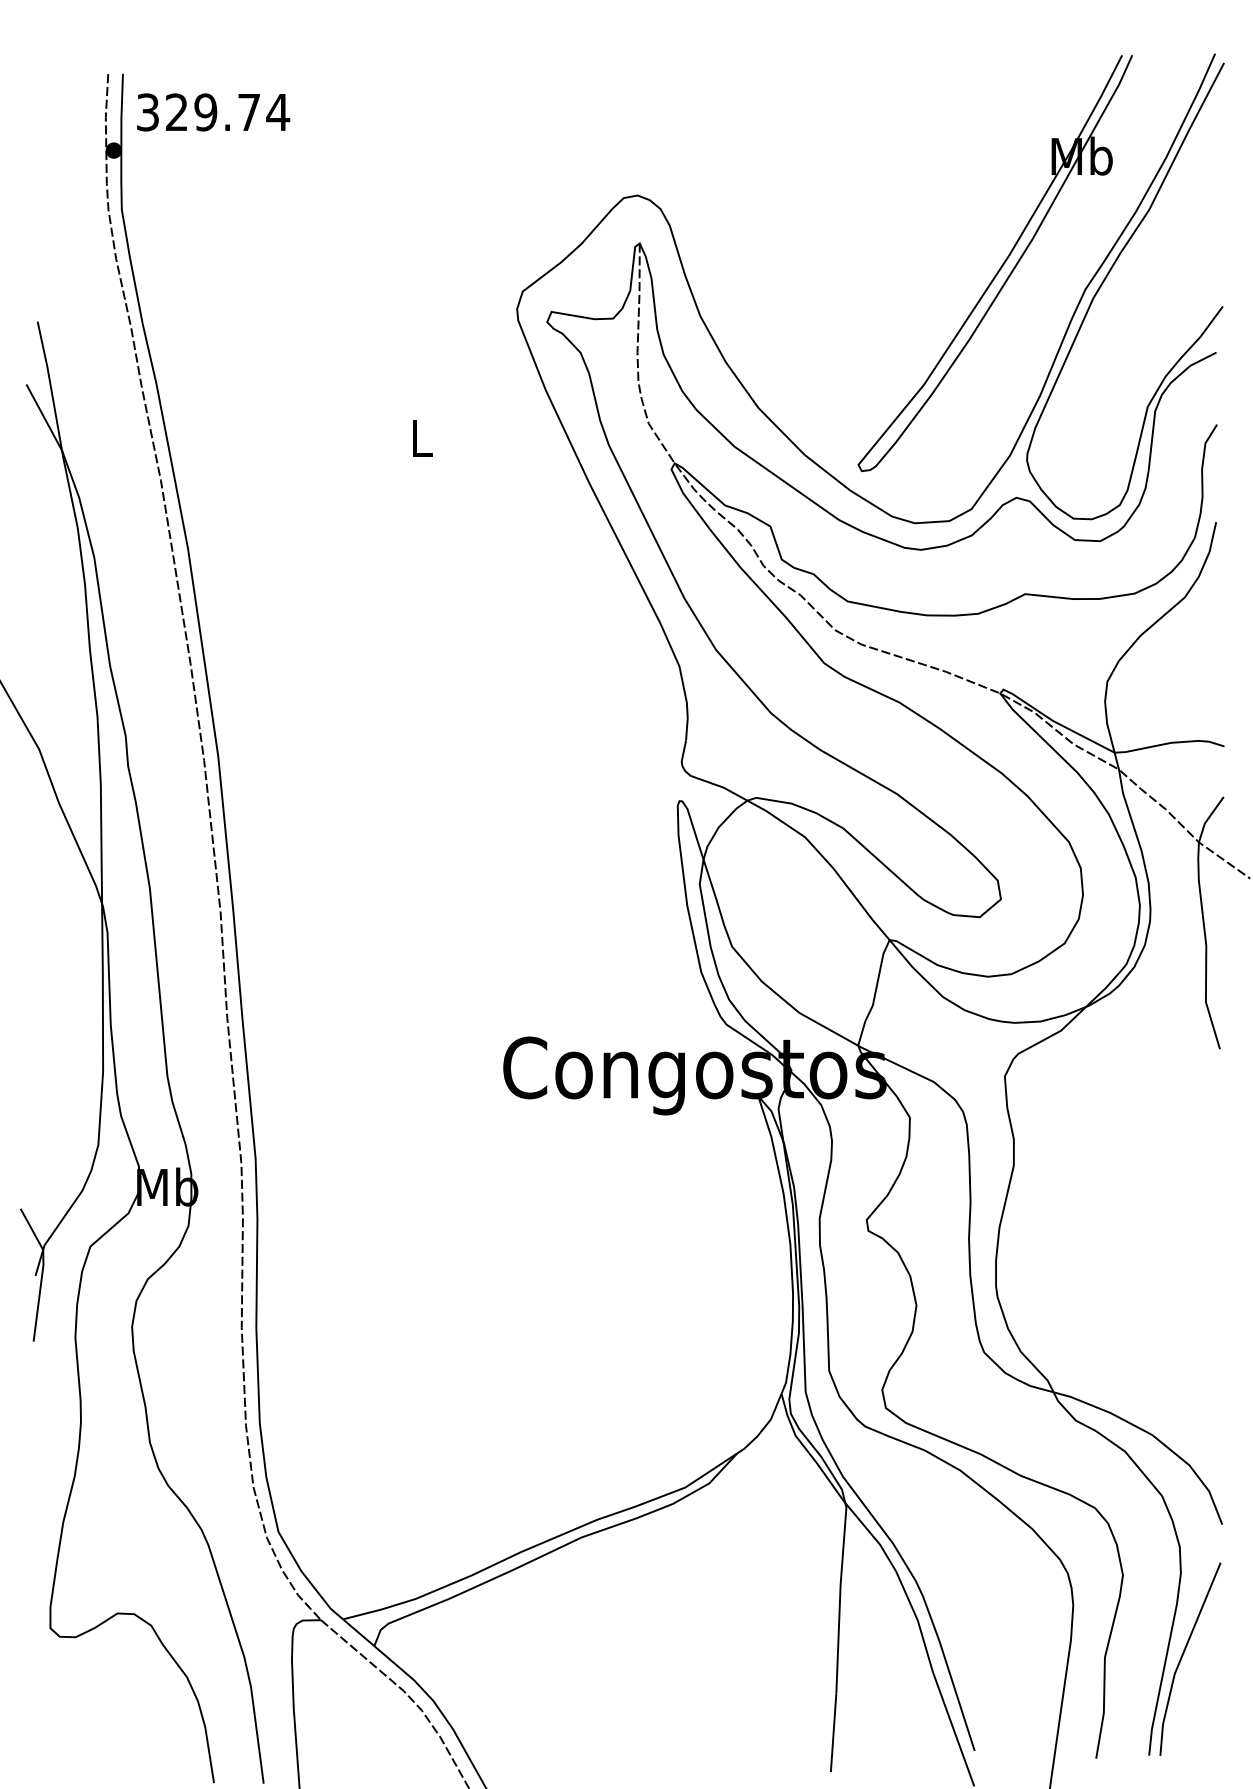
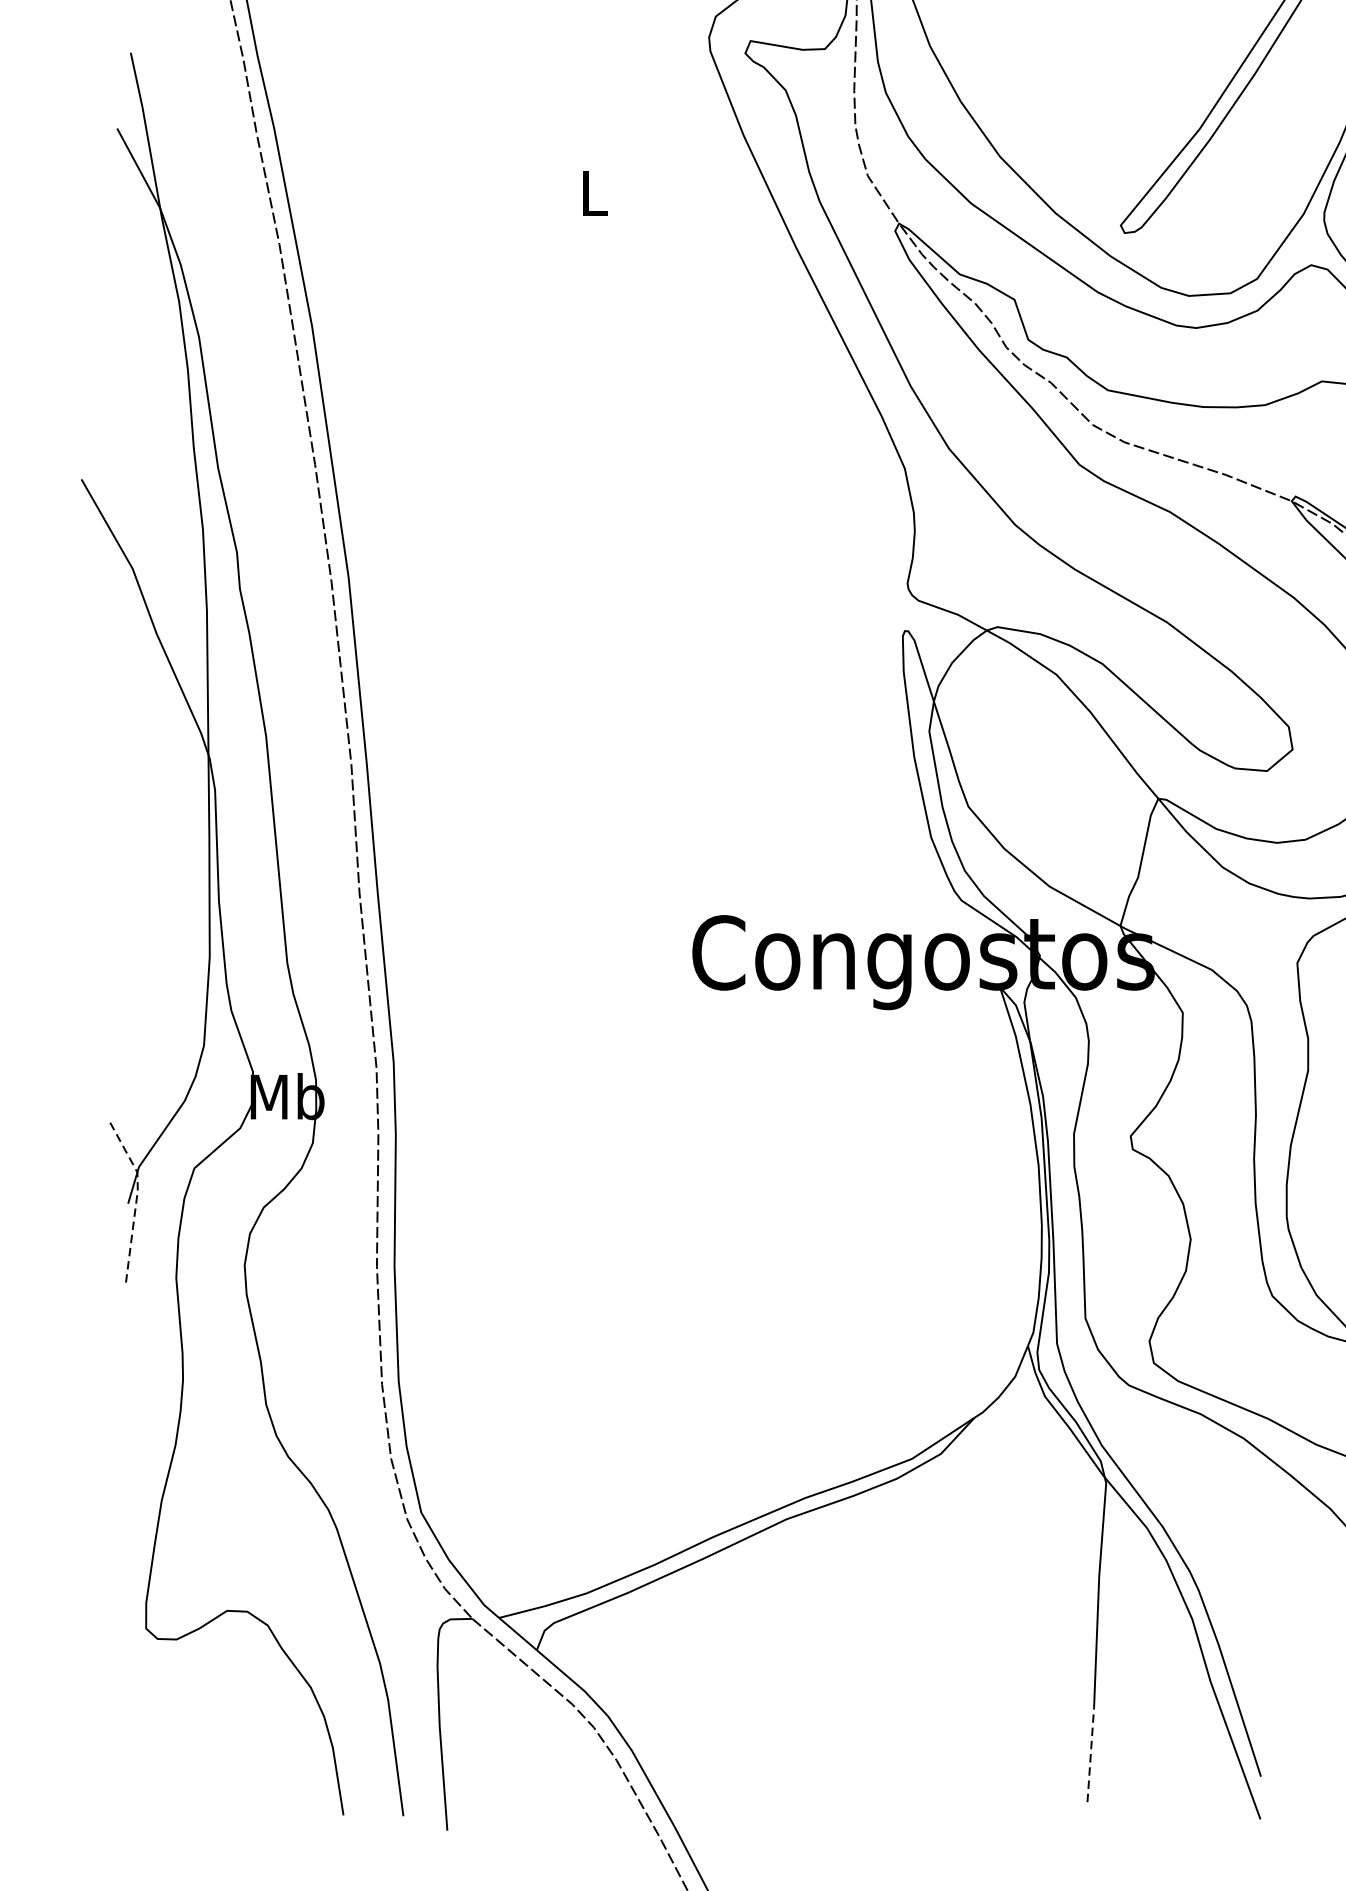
line: (42, 1271) -> (136, 1198), solid -> dashed
line: (833, 1732) -> (1090, 1754), solid -> dashed

